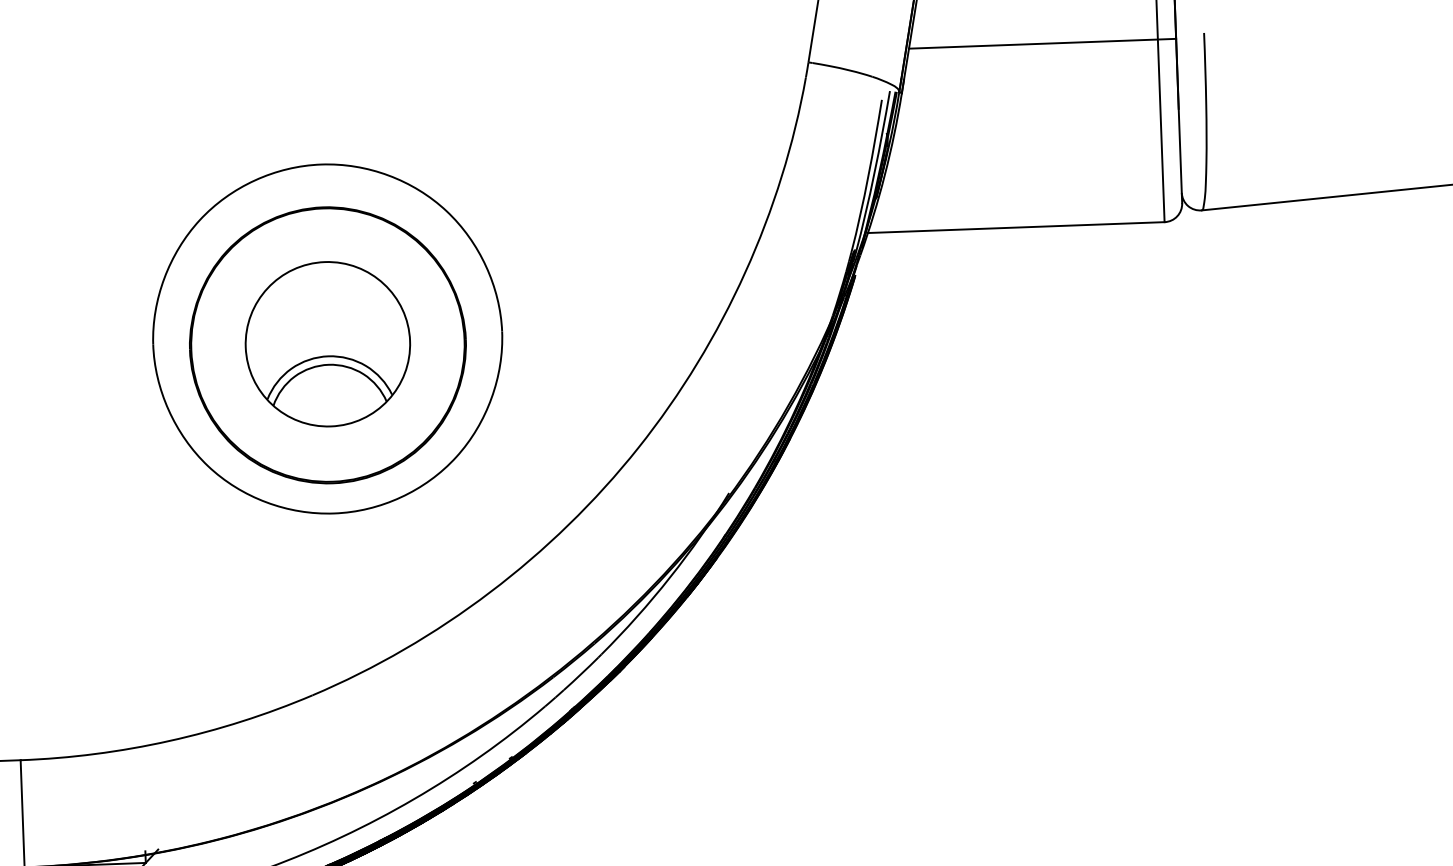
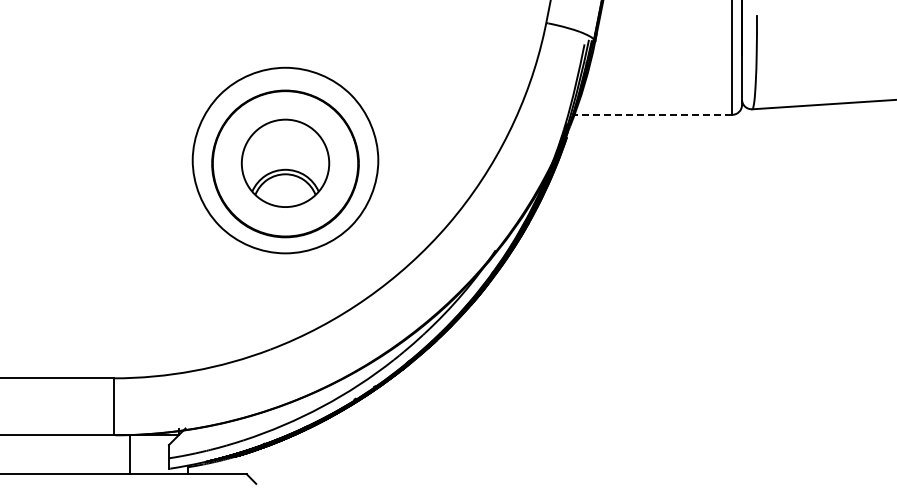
line: (1041, 43) -> (670, 17), removed
line: (1014, 227) -> (652, 114), solid -> dashed

